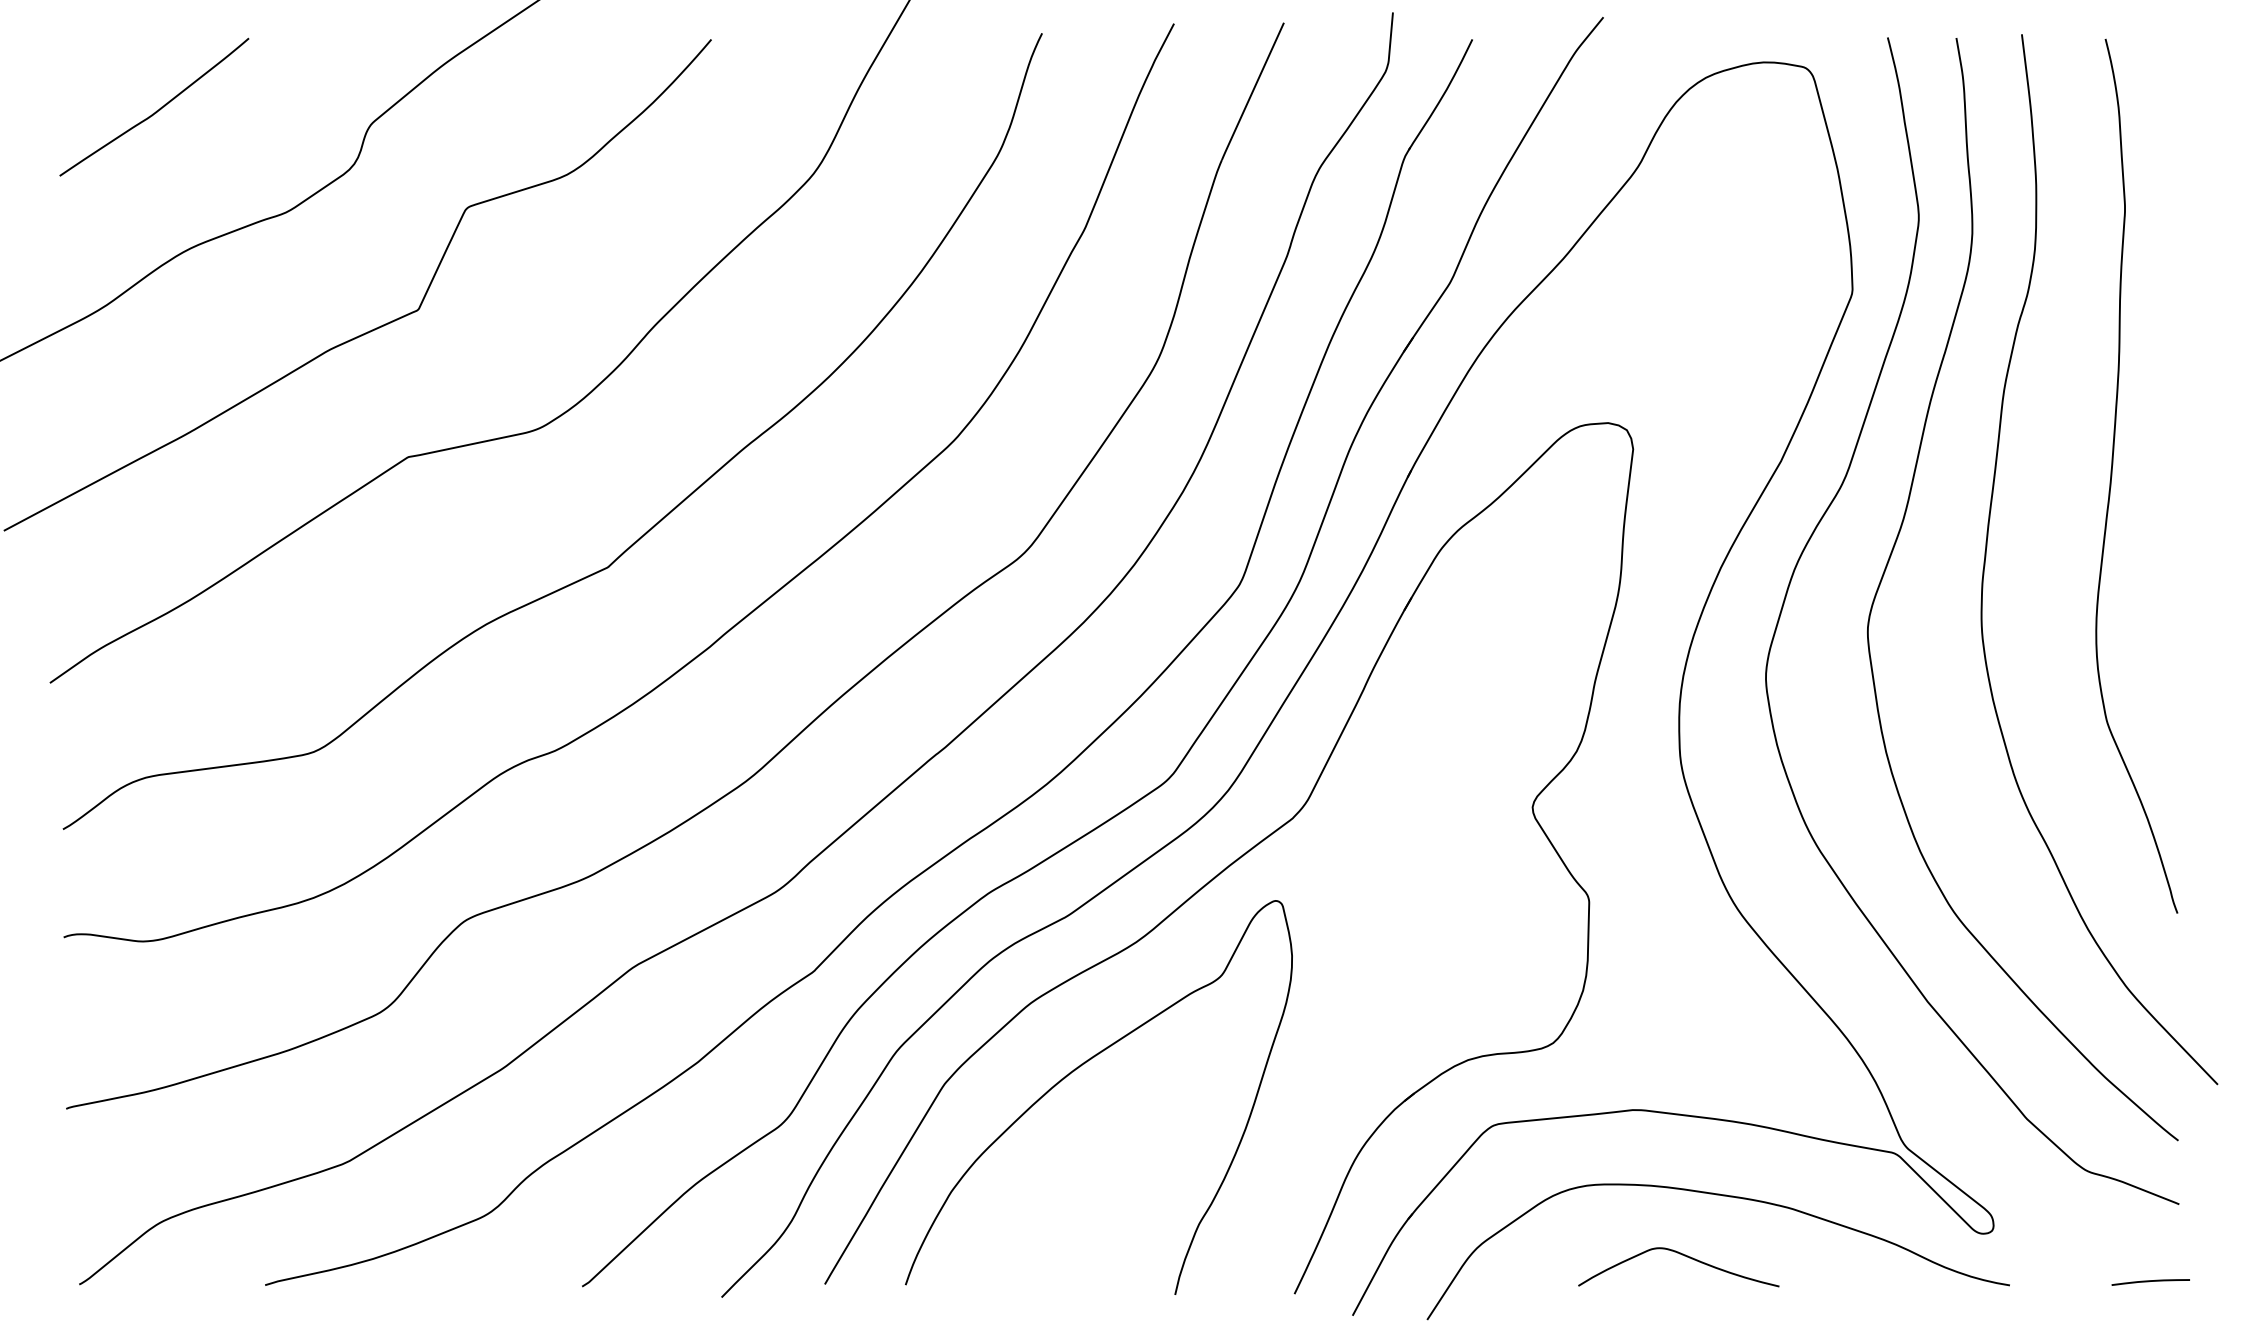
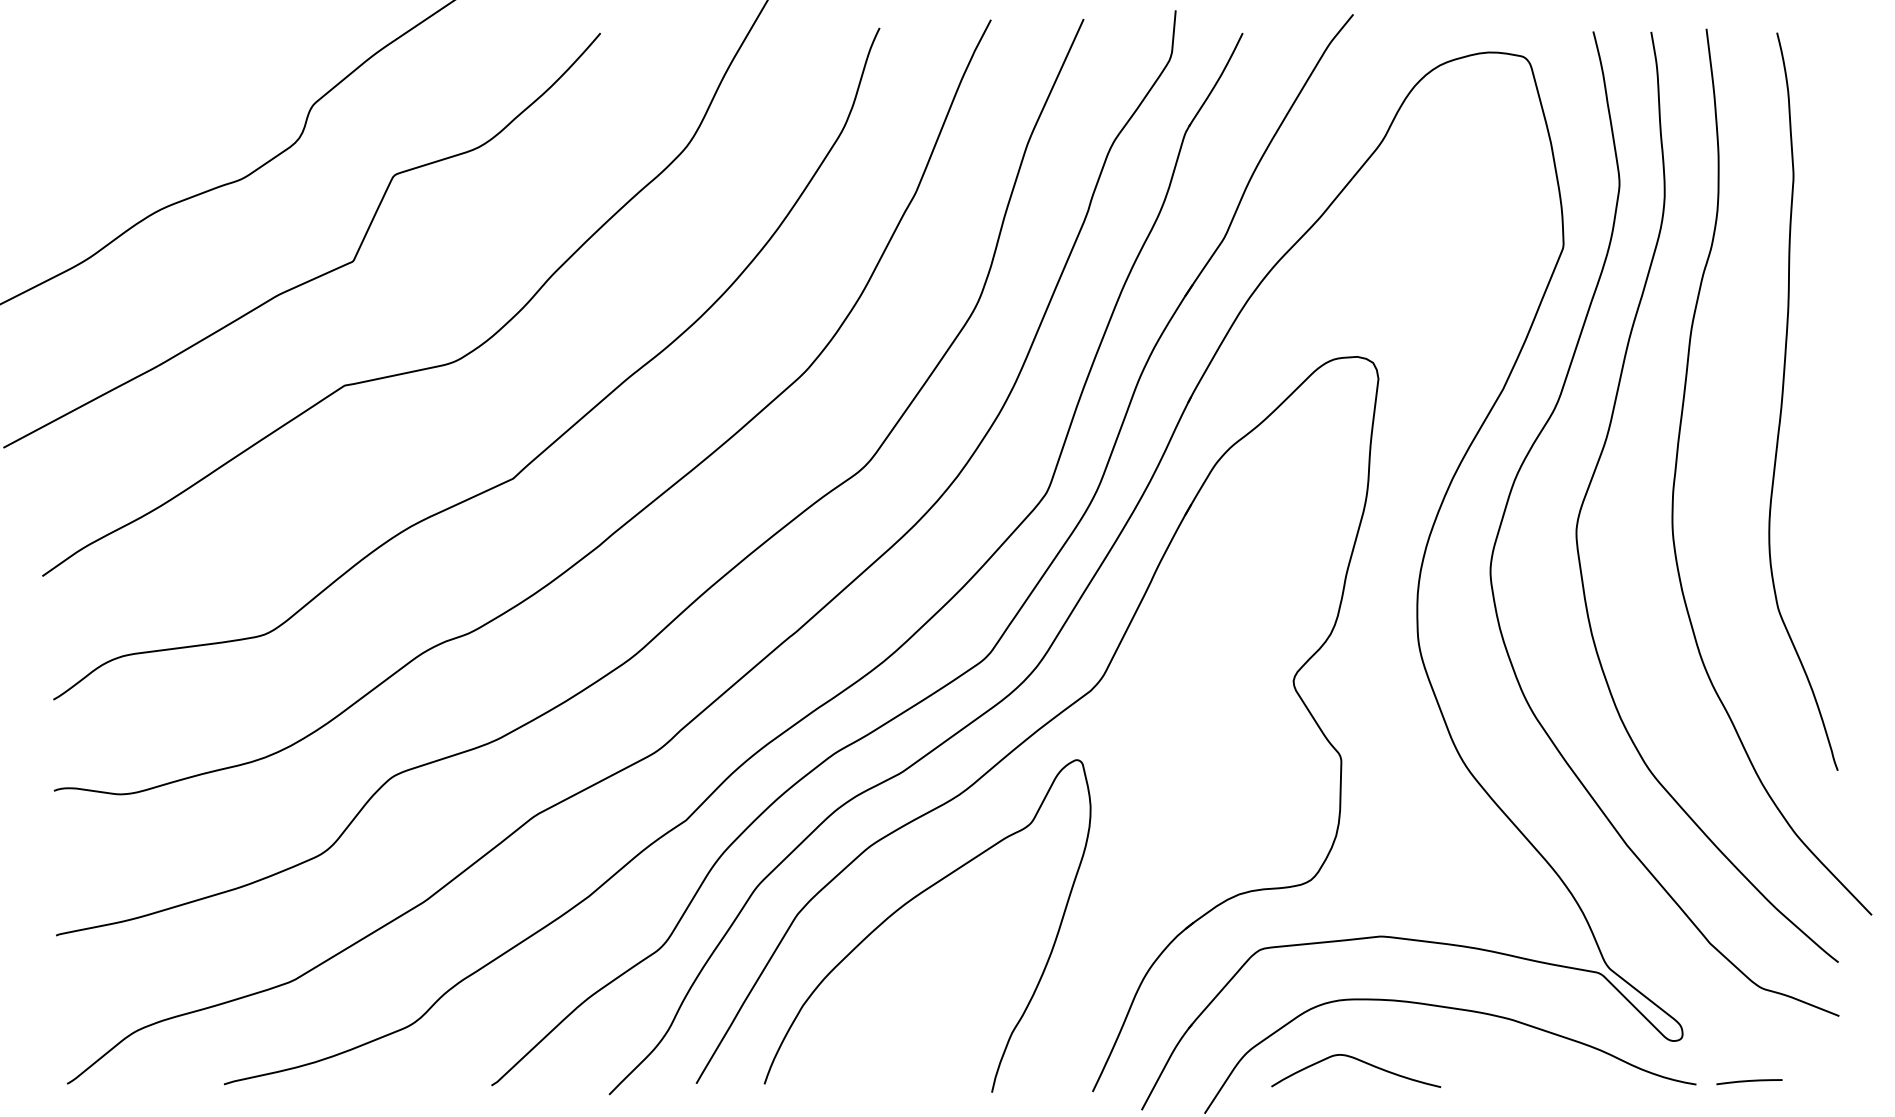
curve: (156, 110) -> (132, 93), removed
curve: (1684, 1256) -> (1361, 1061), moved
curve: (2150, 1281) -> (1749, 1081), moved

